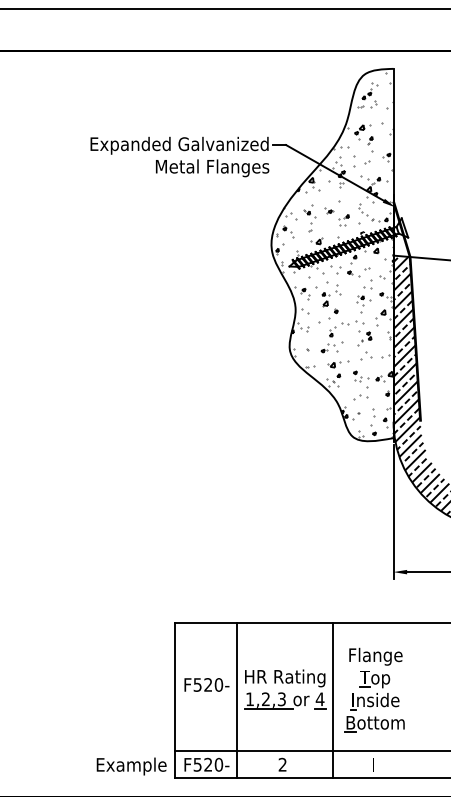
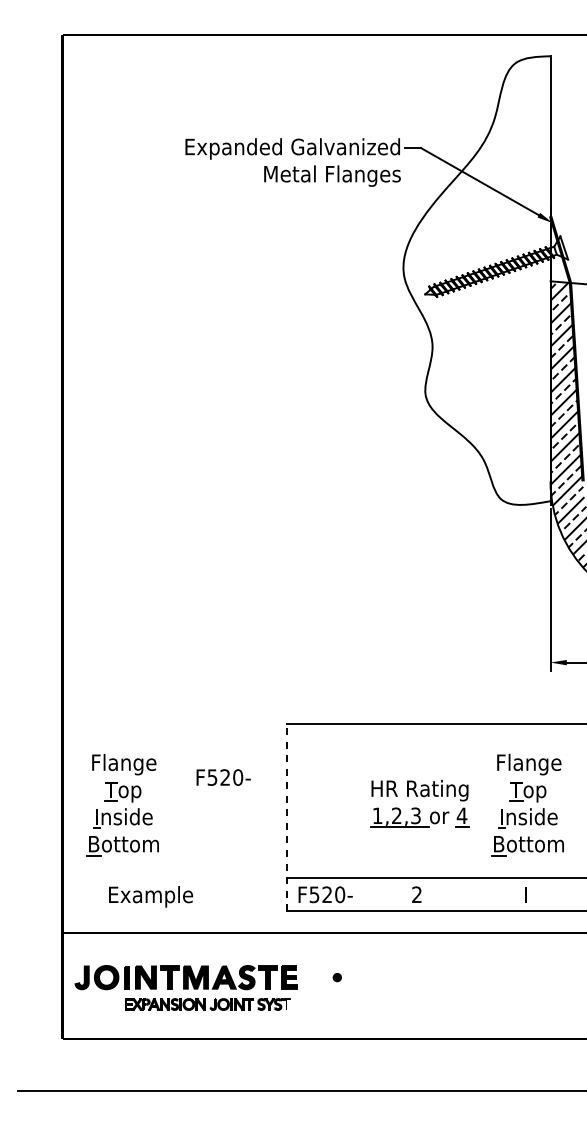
hatch: (334, 254) -> (479, 280), removed
text: (206, 684) -> (223, 777), moved
part: (38, 689) -> (122, 804), added
line: (175, 700) -> (287, 817), solid -> dashed
line: (237, 700) -> (362, 817), removed
line: (332, 700) -> (477, 817), removed
text: (132, 766) -> (151, 896), moved

